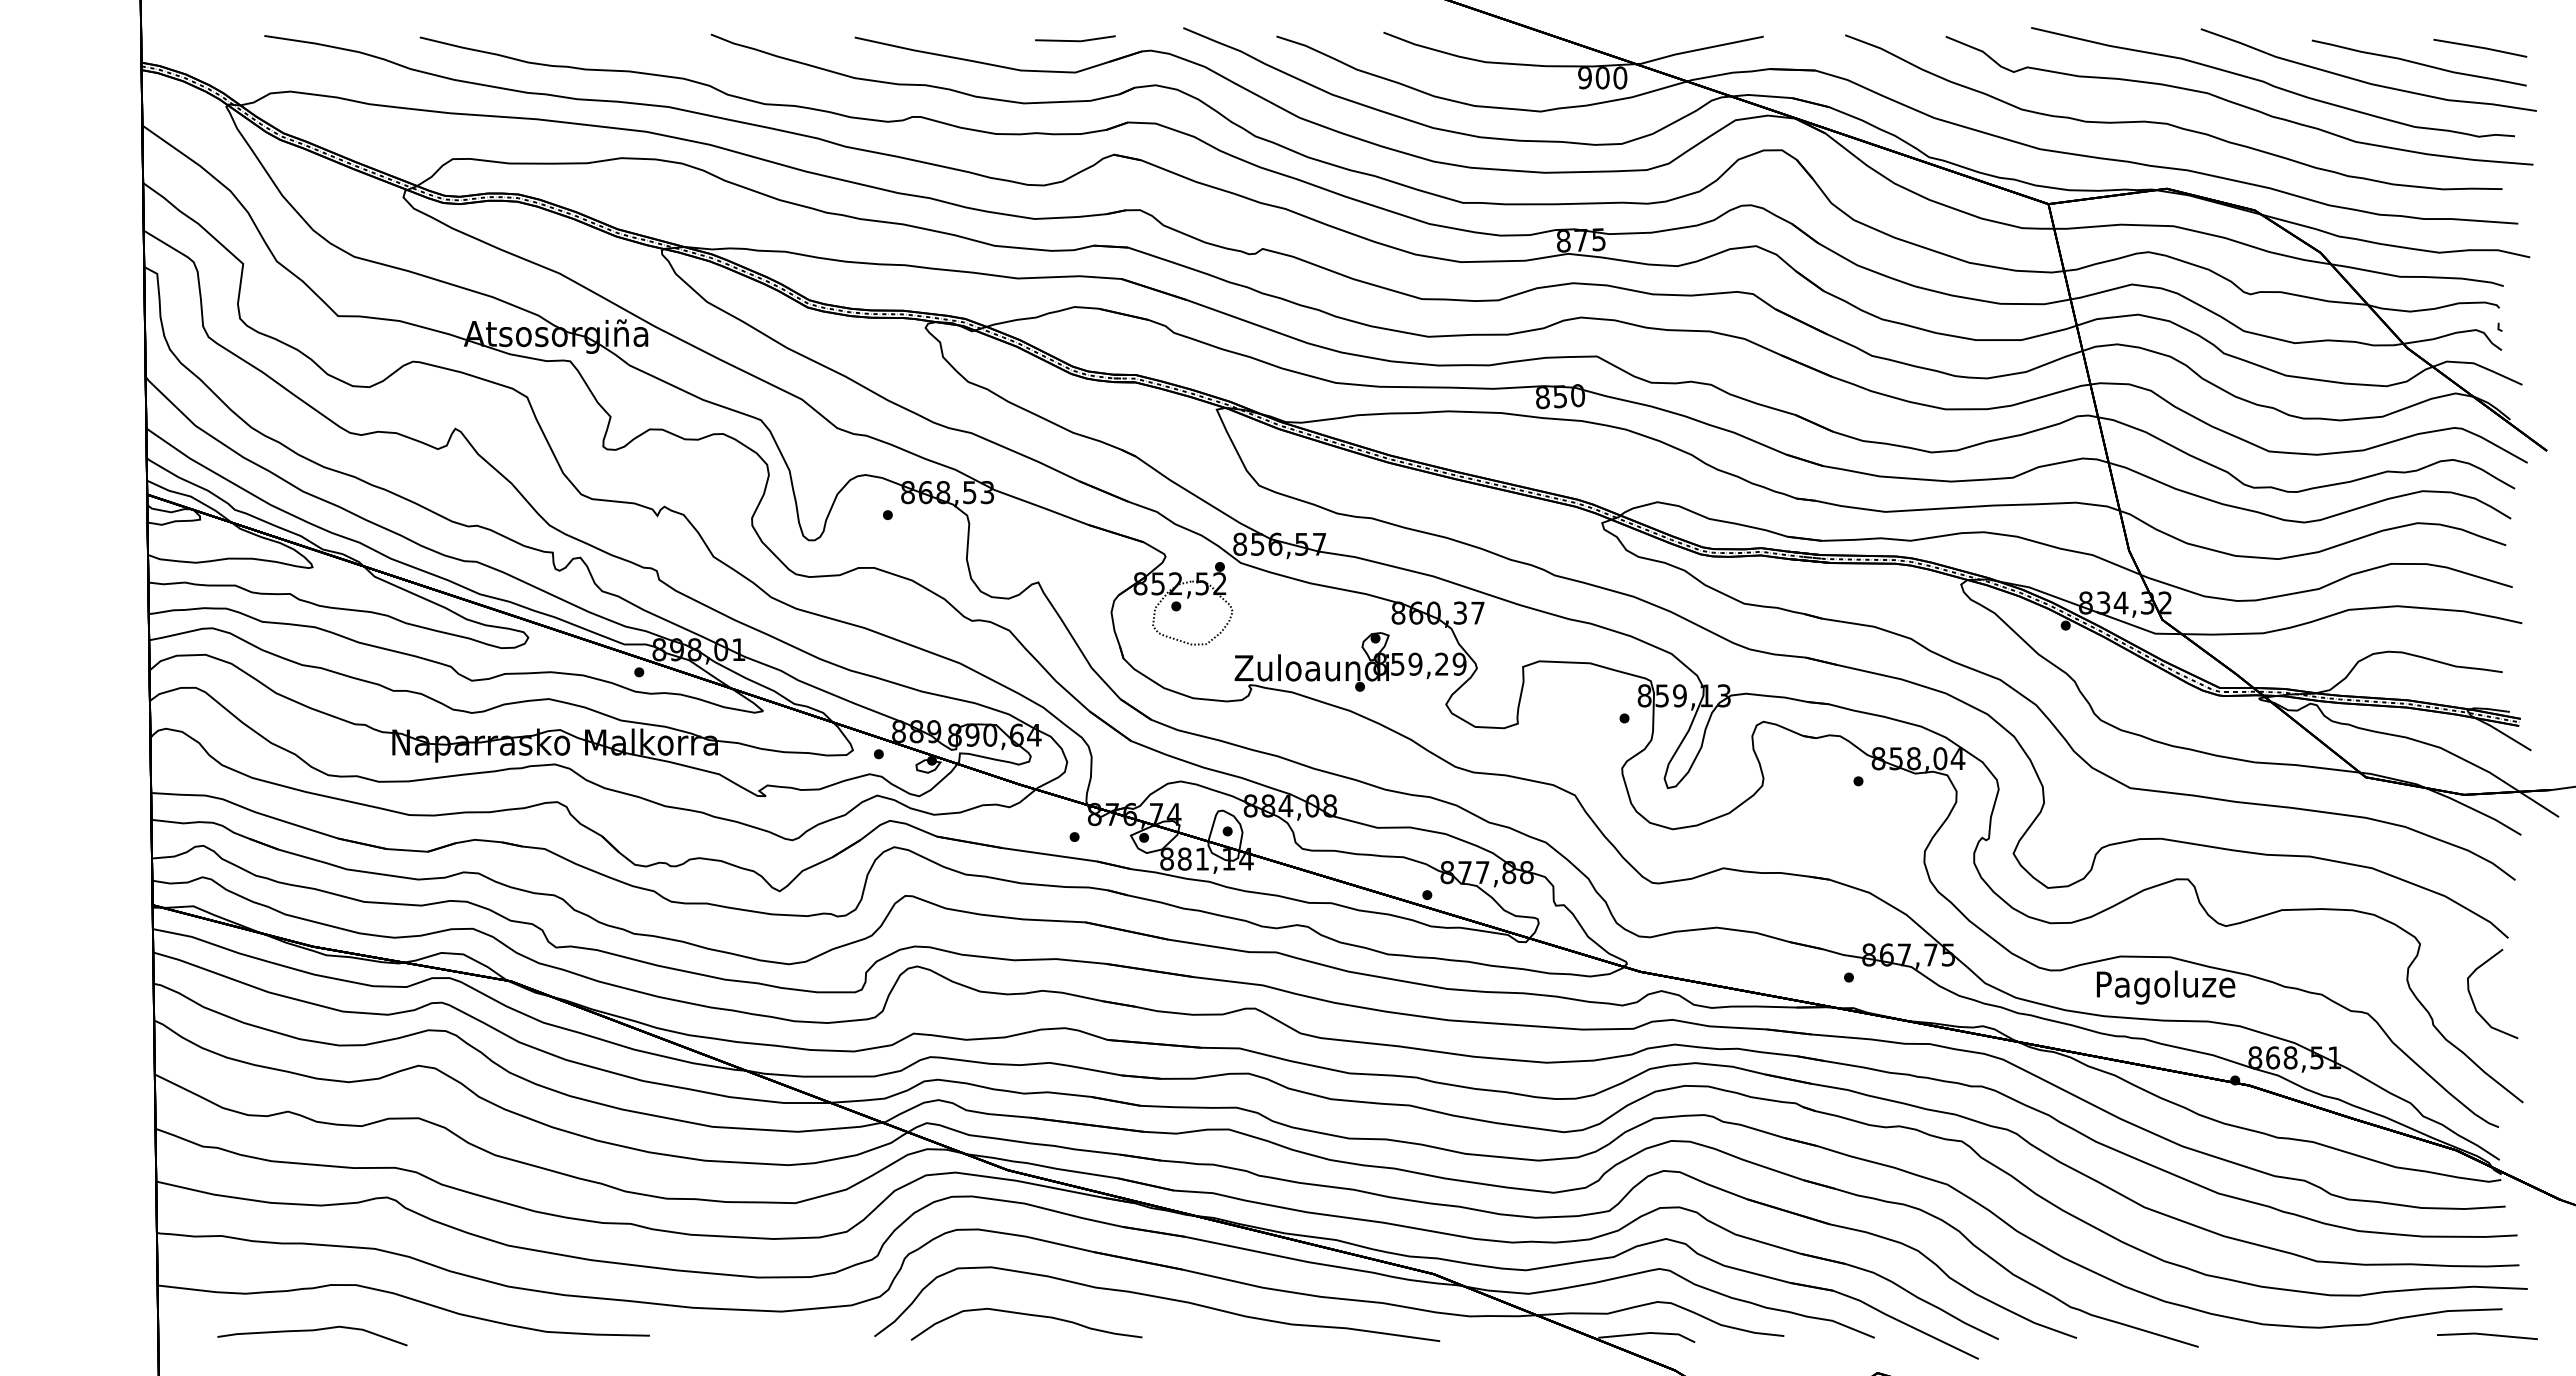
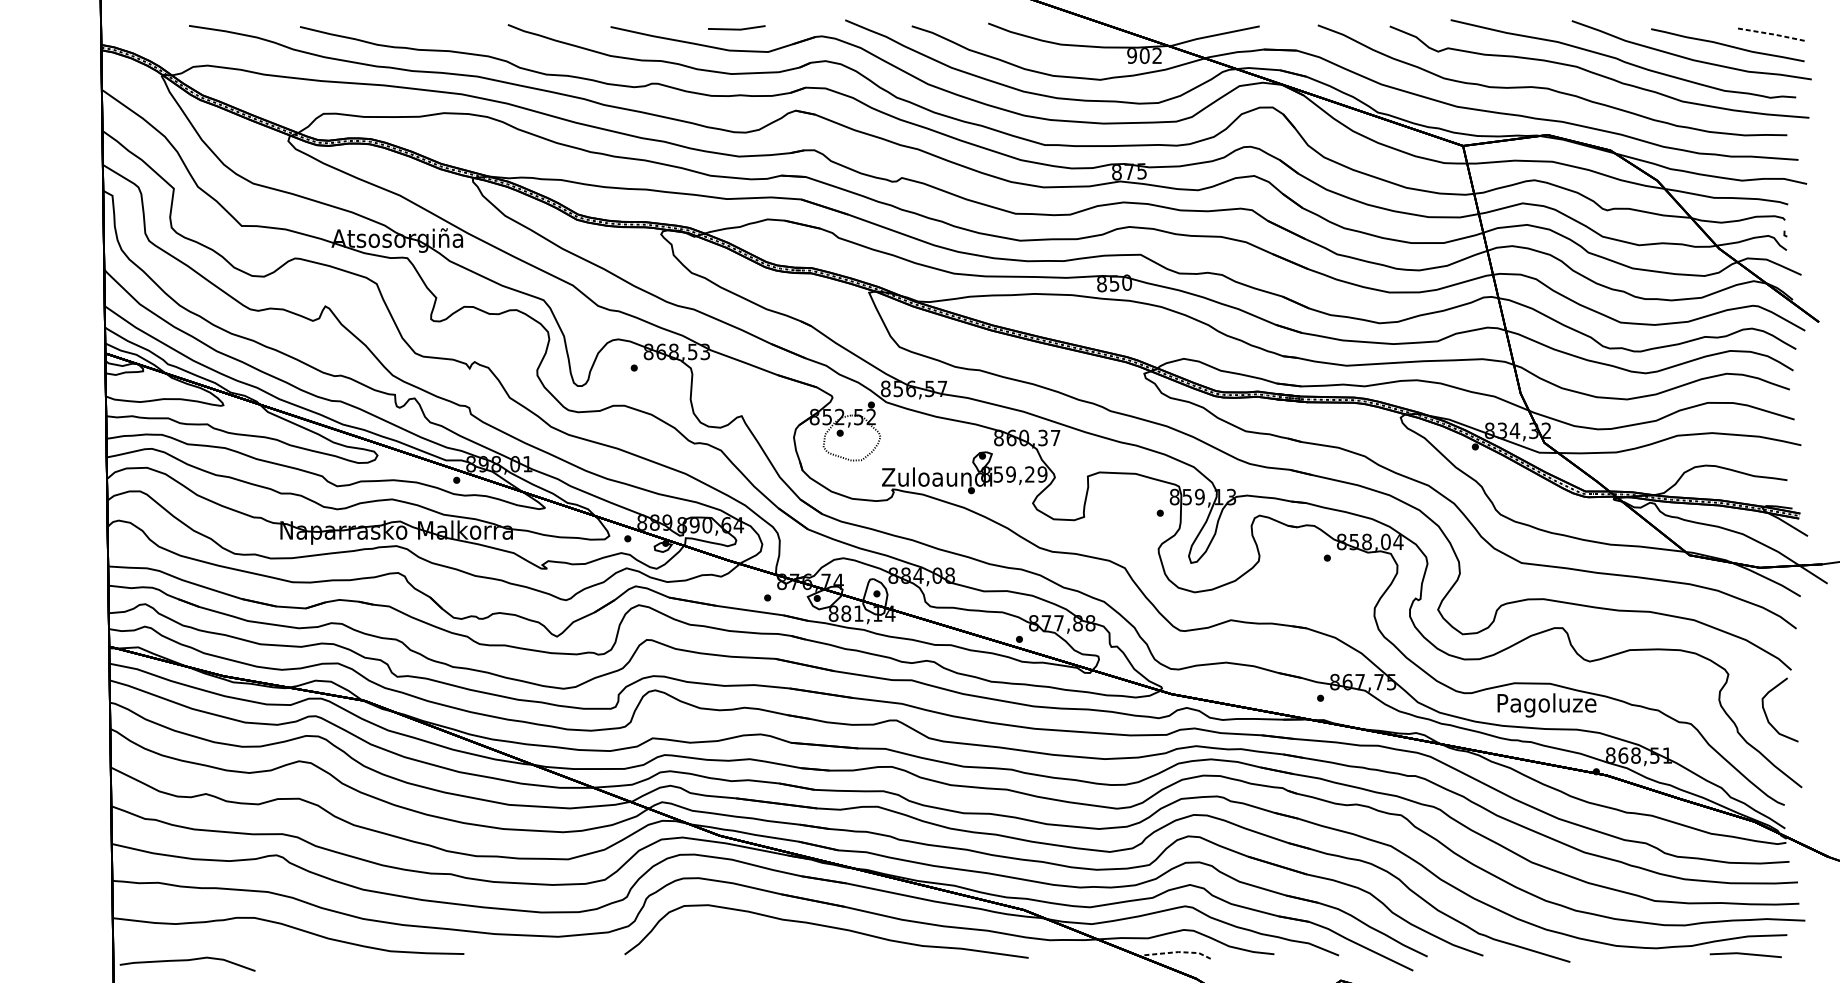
line: (1075, 40) -> (736, 29), moved
line: (2481, 47) -> (1772, 34), solid -> dashed
text: (1620, 77) -> (1157, 55), 900 -> 902
curve: (1026, 1315) -> (733, 939), removed
curve: (312, 1331) -> (187, 961), moved
line: (1648, 1333) -> (1177, 952), solid -> dashed
line: (2487, 1335) -> (1745, 954), moved

